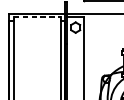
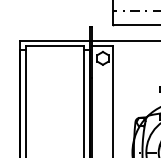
line: (37, 17) -> (55, 45), dashed -> solid

